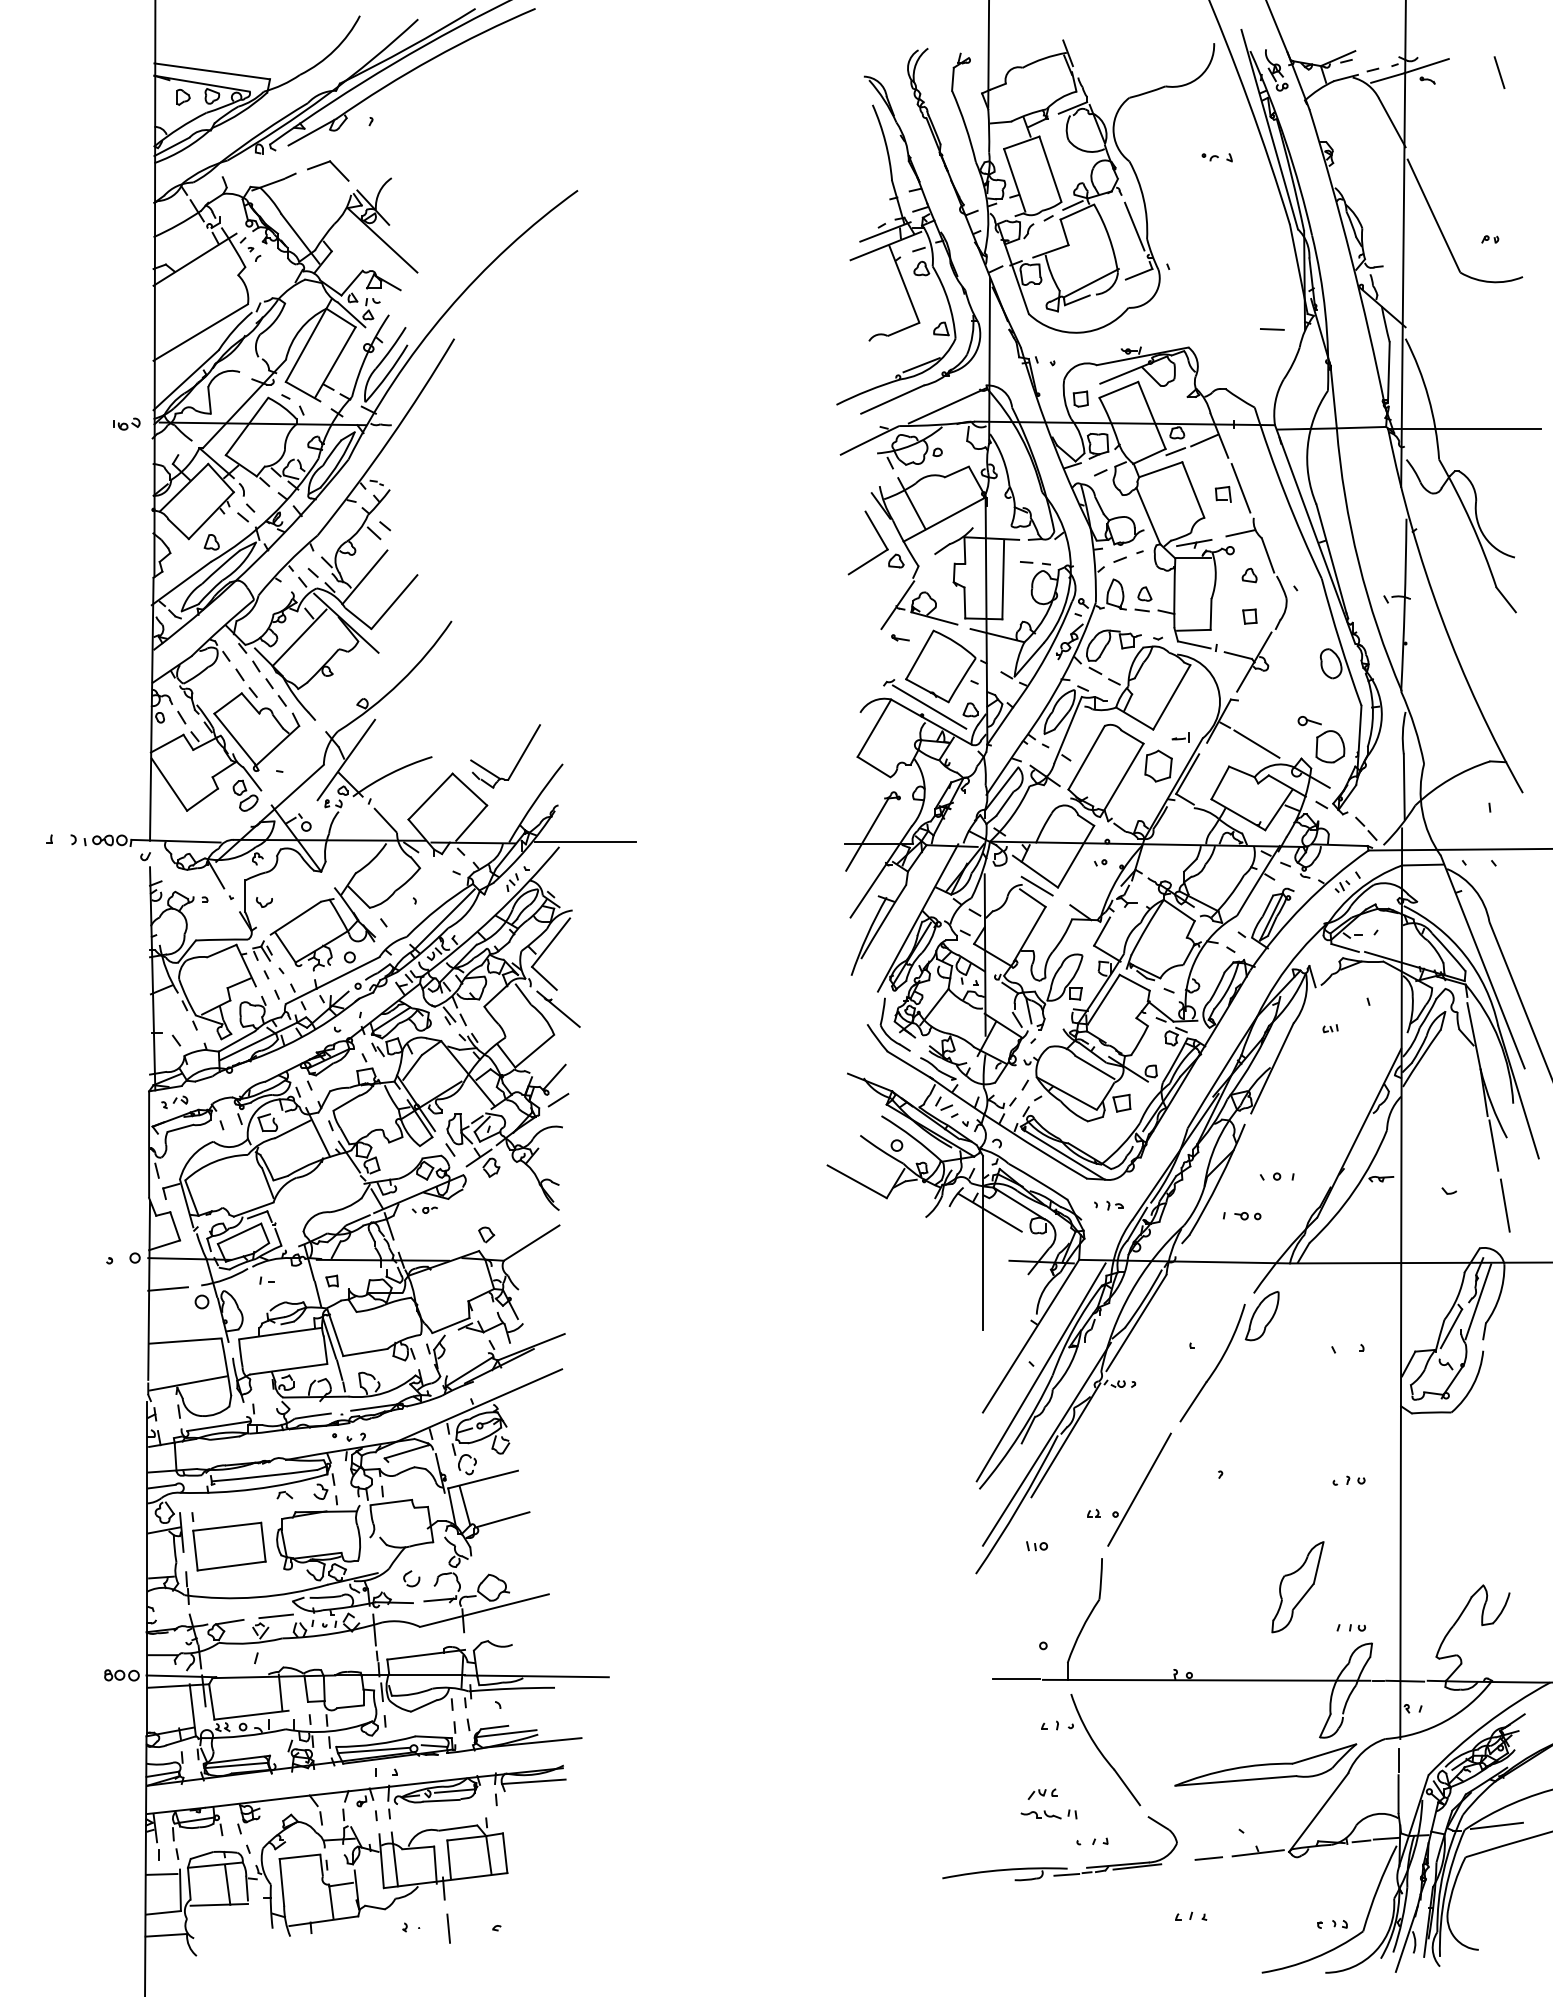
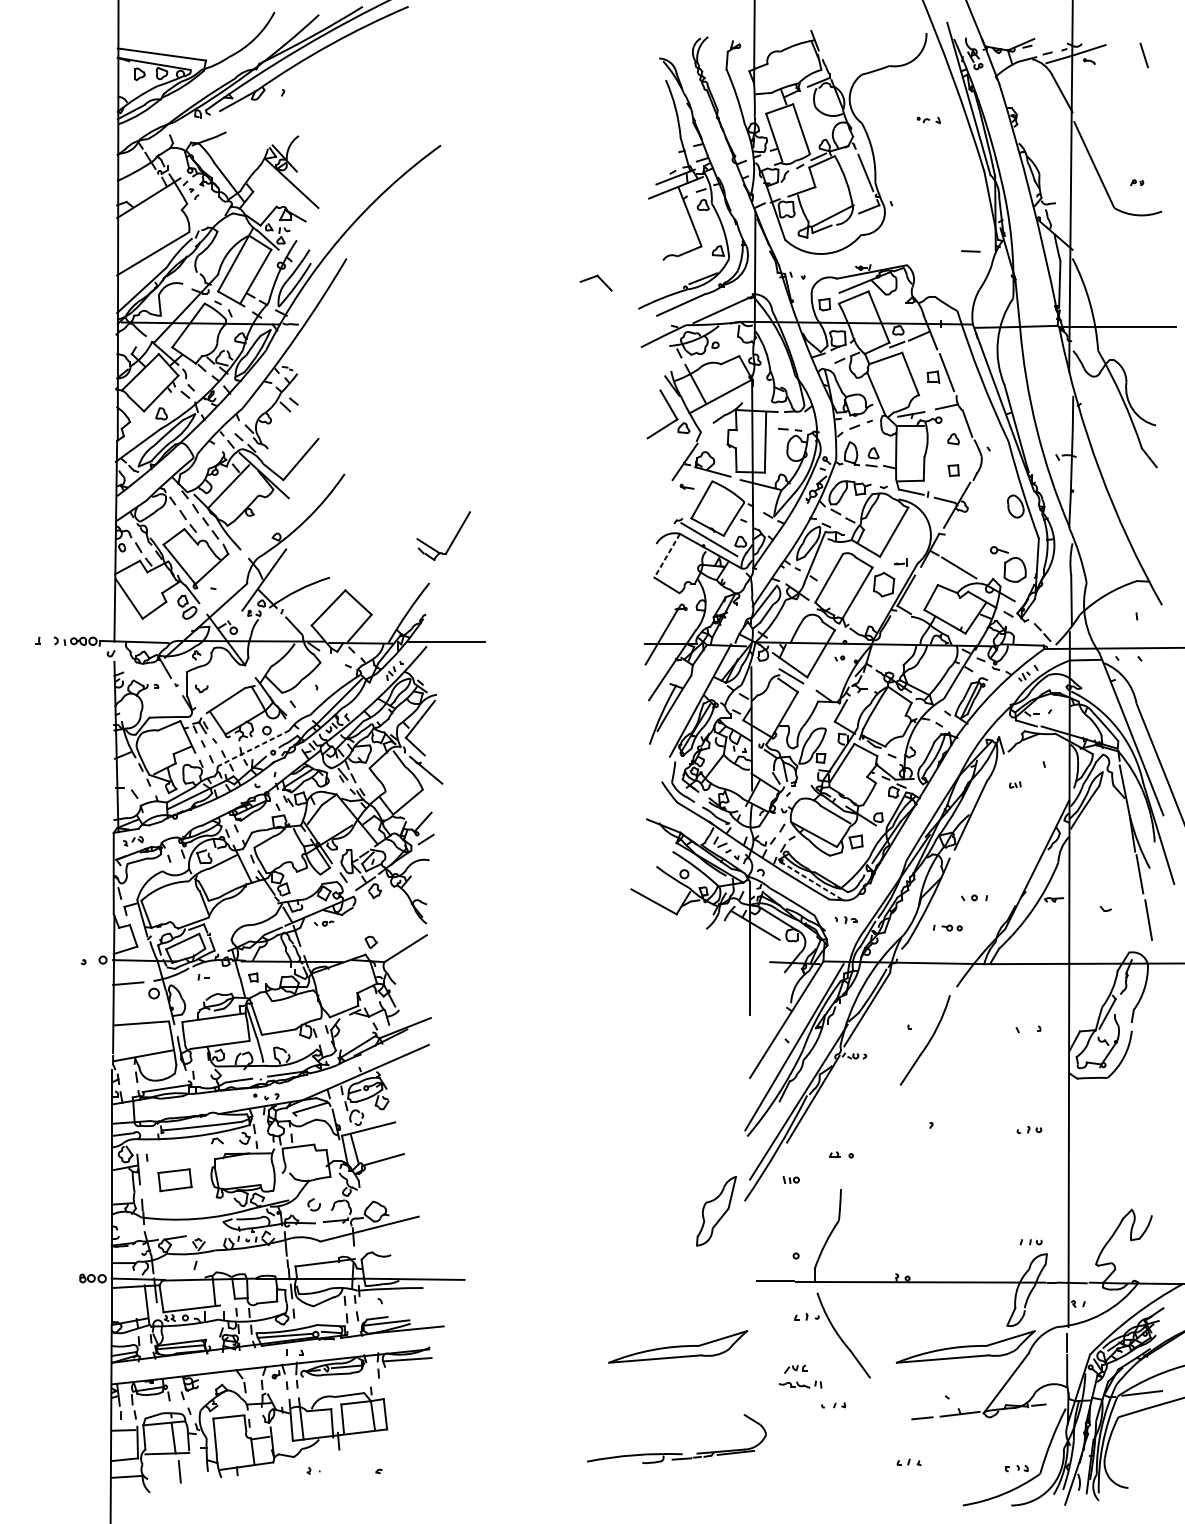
part: (332, 165) -> (599, 278), moved
part: (126, 423) -> (96, 323), removed
line: (364, 577) -> (278, 440), removed
line: (874, 728) -> (667, 555), solid -> dashed
part: (517, 761) -> (452, 539), moved
line: (332, 980) -> (253, 748), solid -> dashed
line: (1064, 1154) -> (812, 881), solid -> dashed
line: (1478, 1301) -> (1128, 993), removed
part: (1261, 1316) -> (962, 1004), removed
line: (1139, 1489) -> (869, 1136), removed
part: (229, 1546) -> (175, 1180), size x0.6
part: (1297, 1587) -> (716, 1211), moved
line: (275, 1616) -> (210, 1233), removed
part: (888, 1764) -> (677, 1346), added
line: (1386, 1838) -> (1057, 1403), removed
part: (1059, 1867) -> (676, 1453), moved
line: (448, 1928) -> (179, 1471), moved

